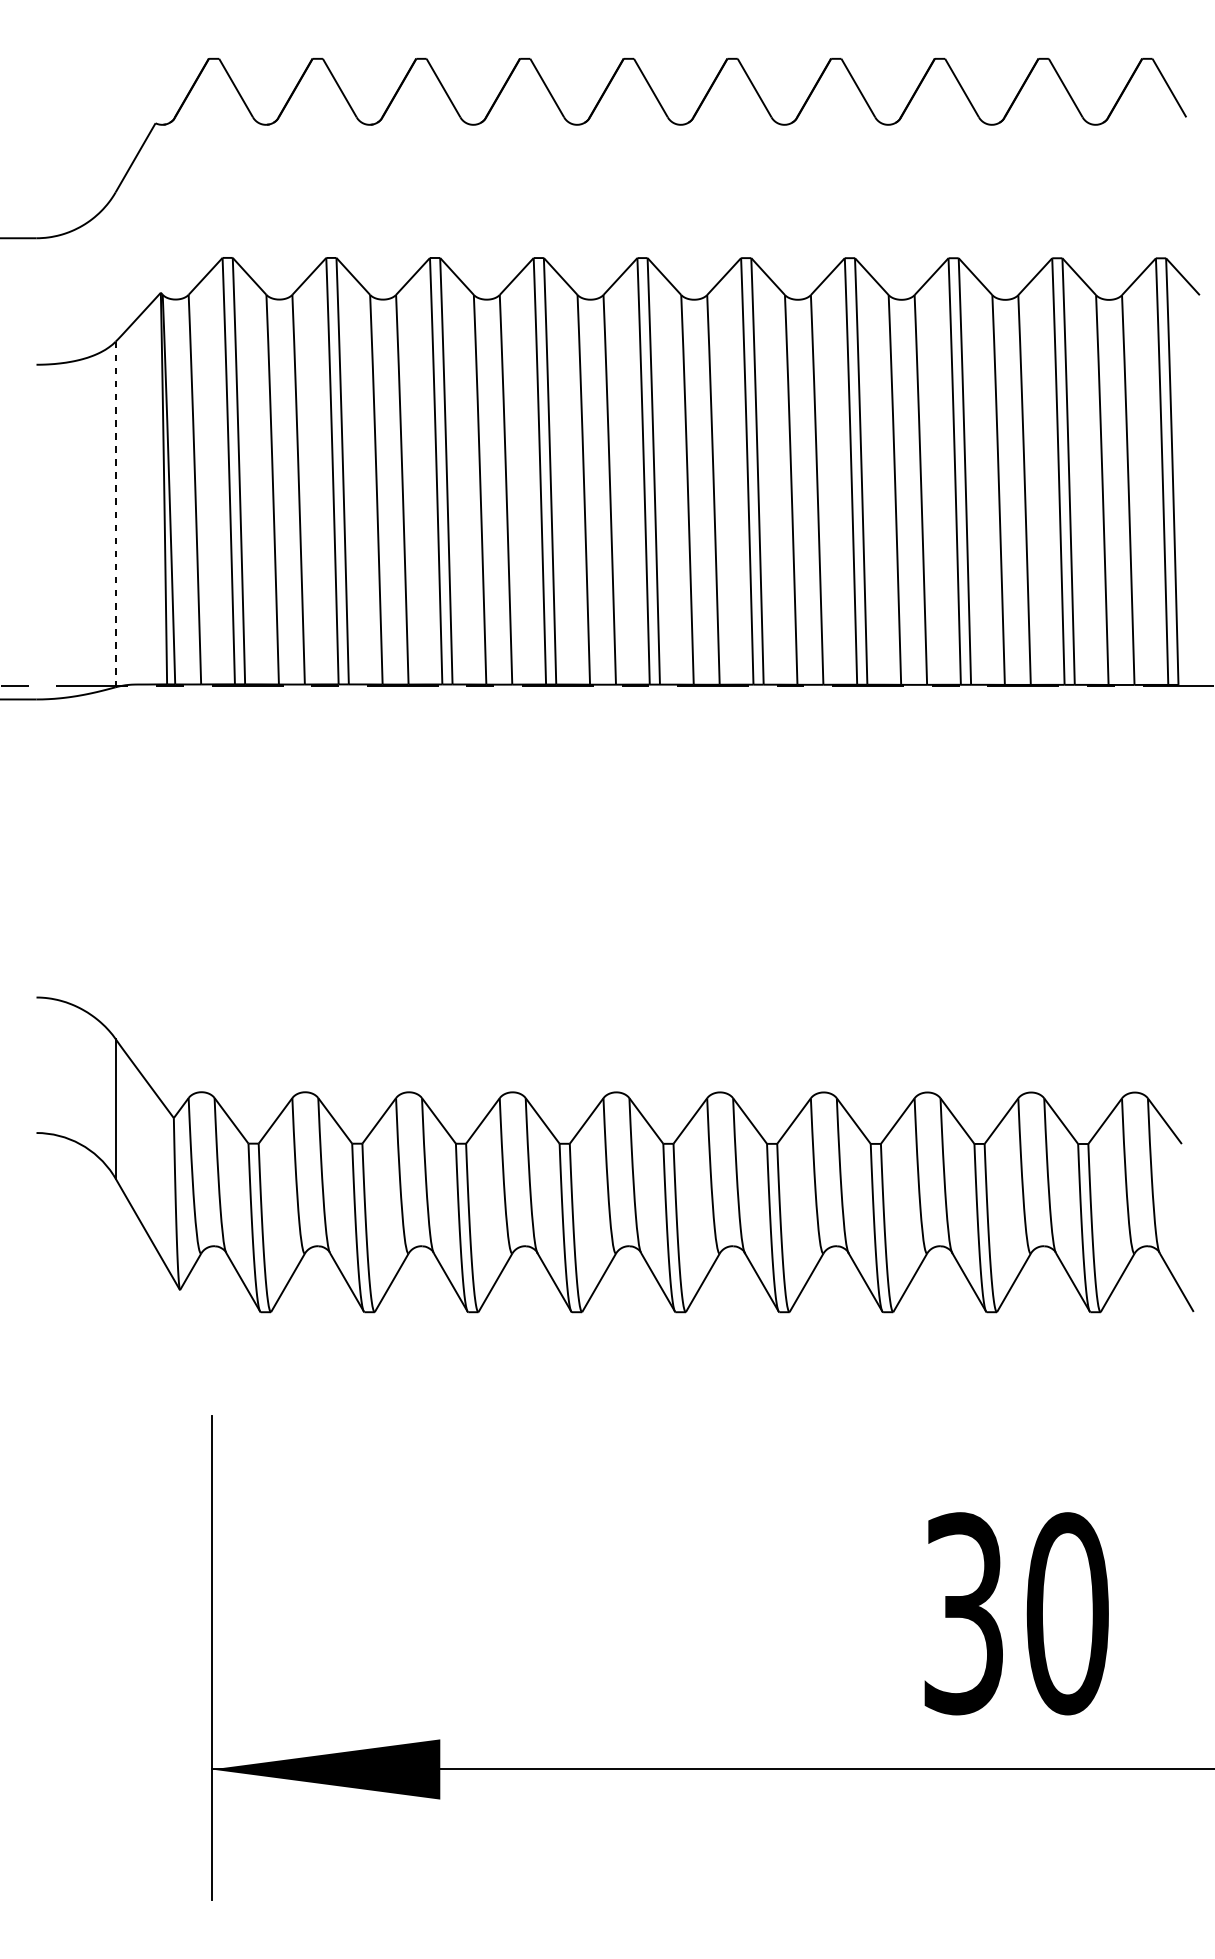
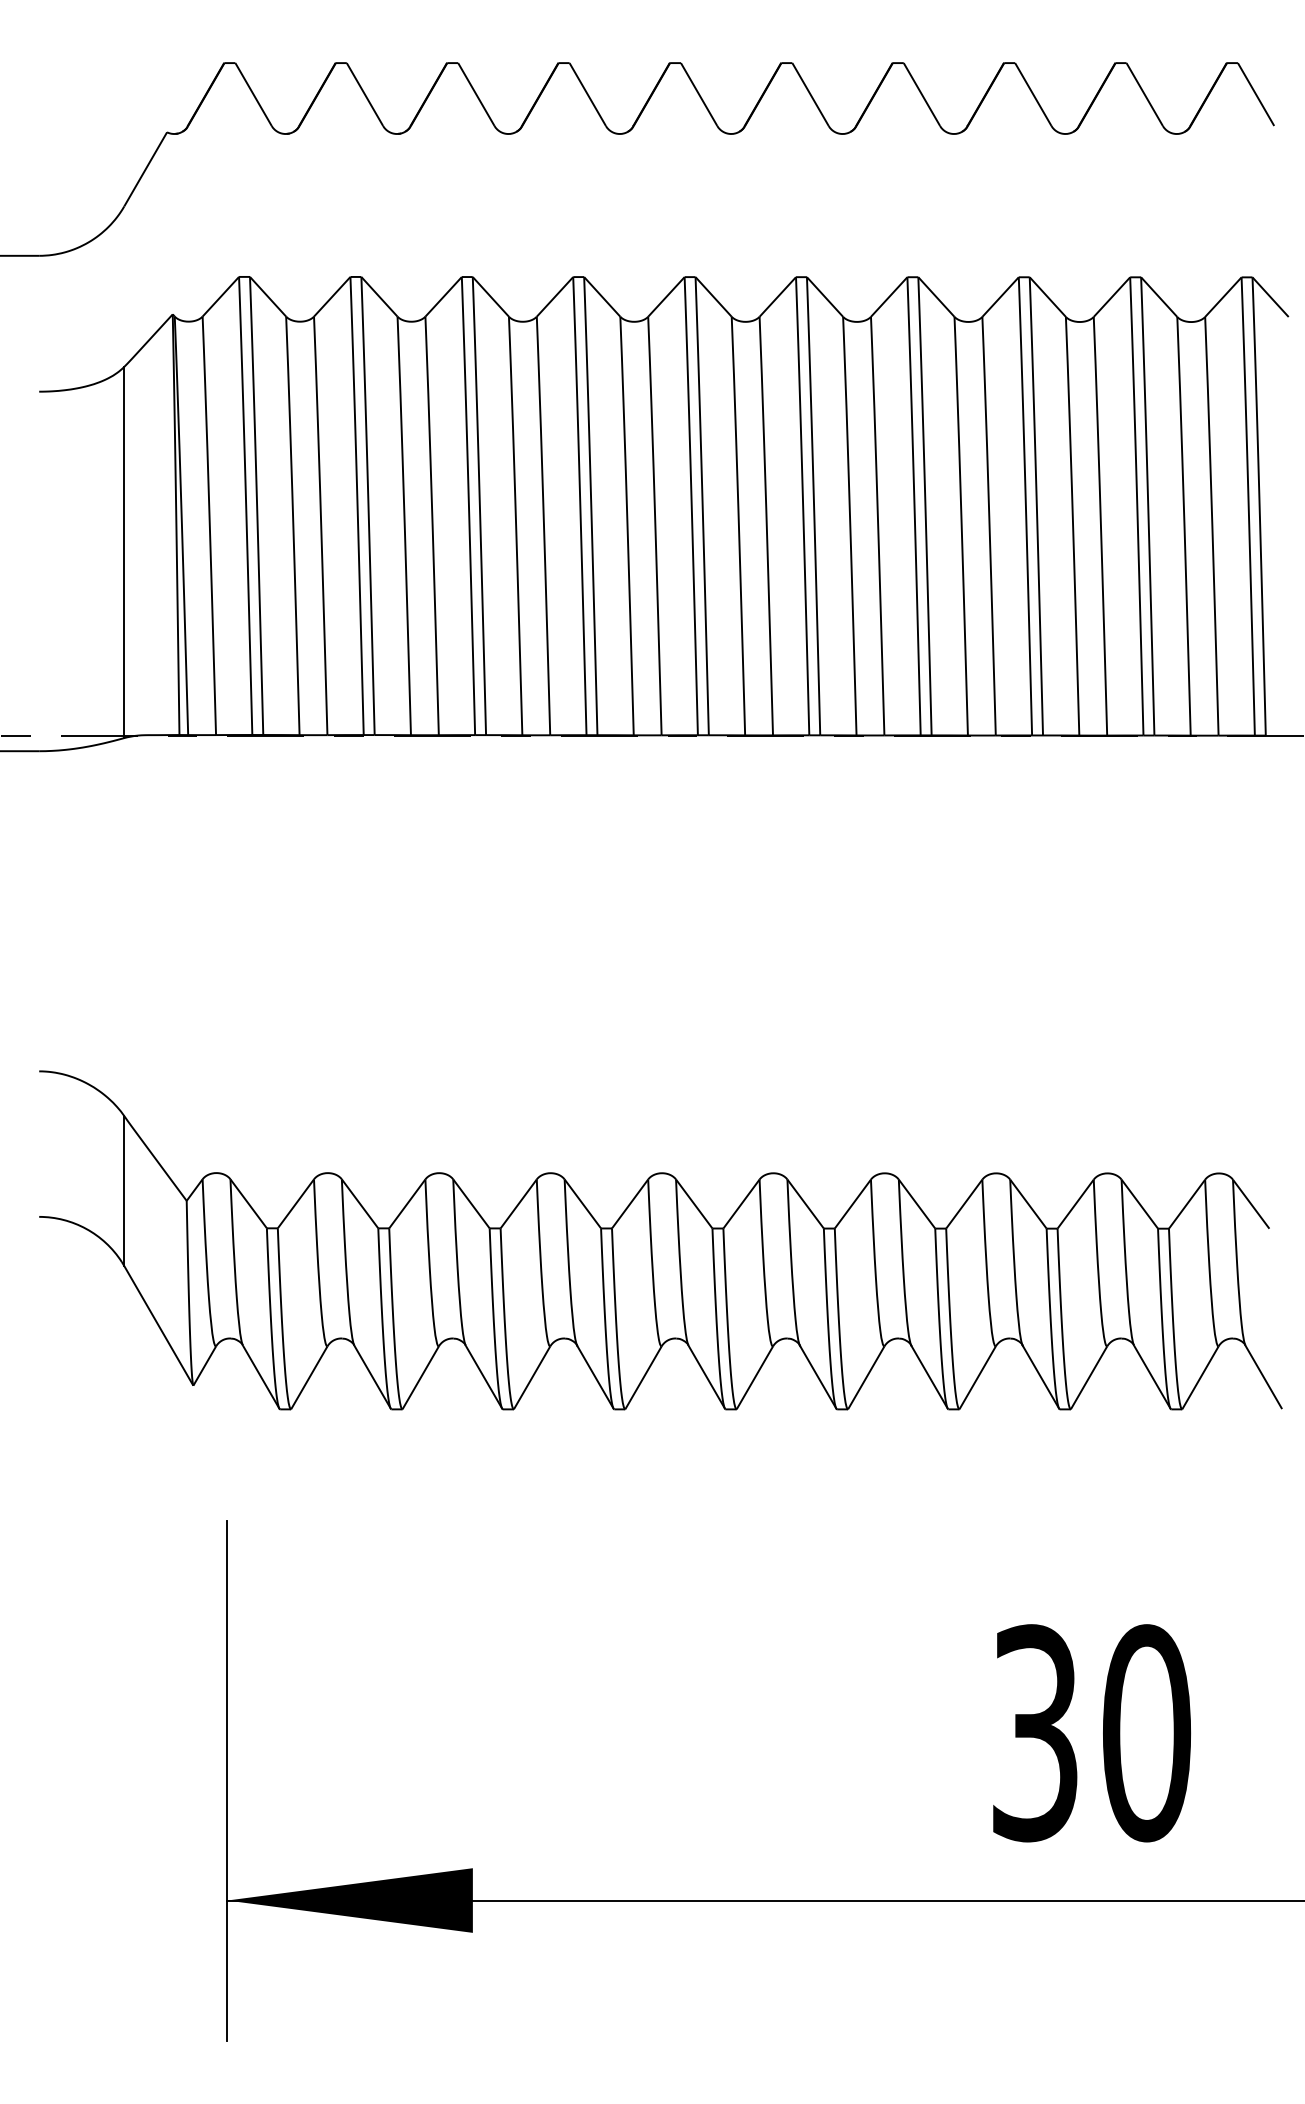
line: (115, 514) -> (124, 552), dashed -> solid

